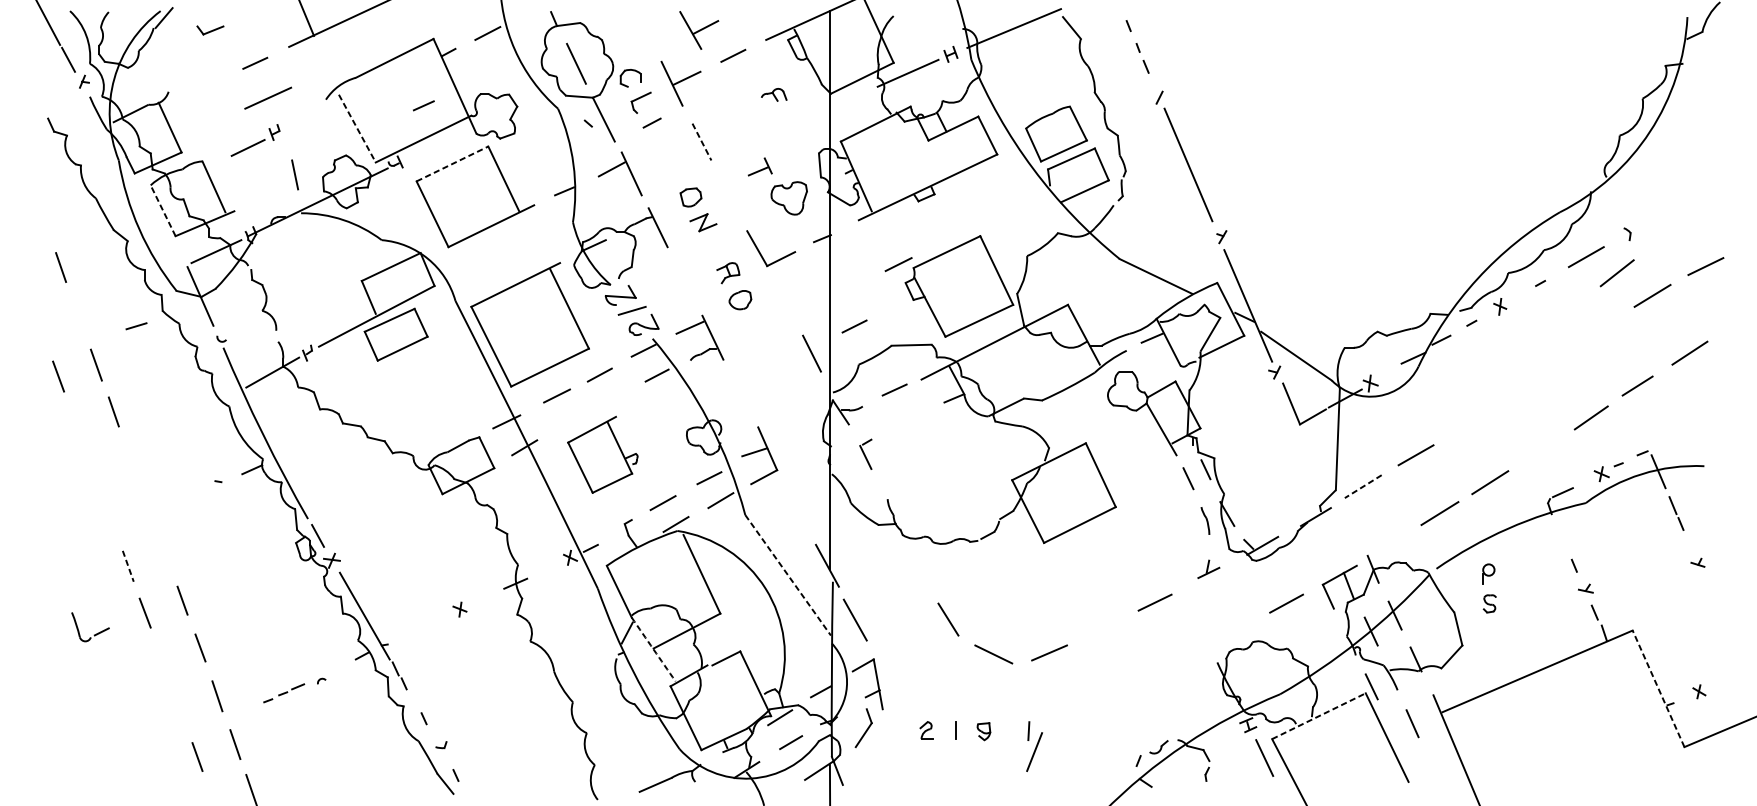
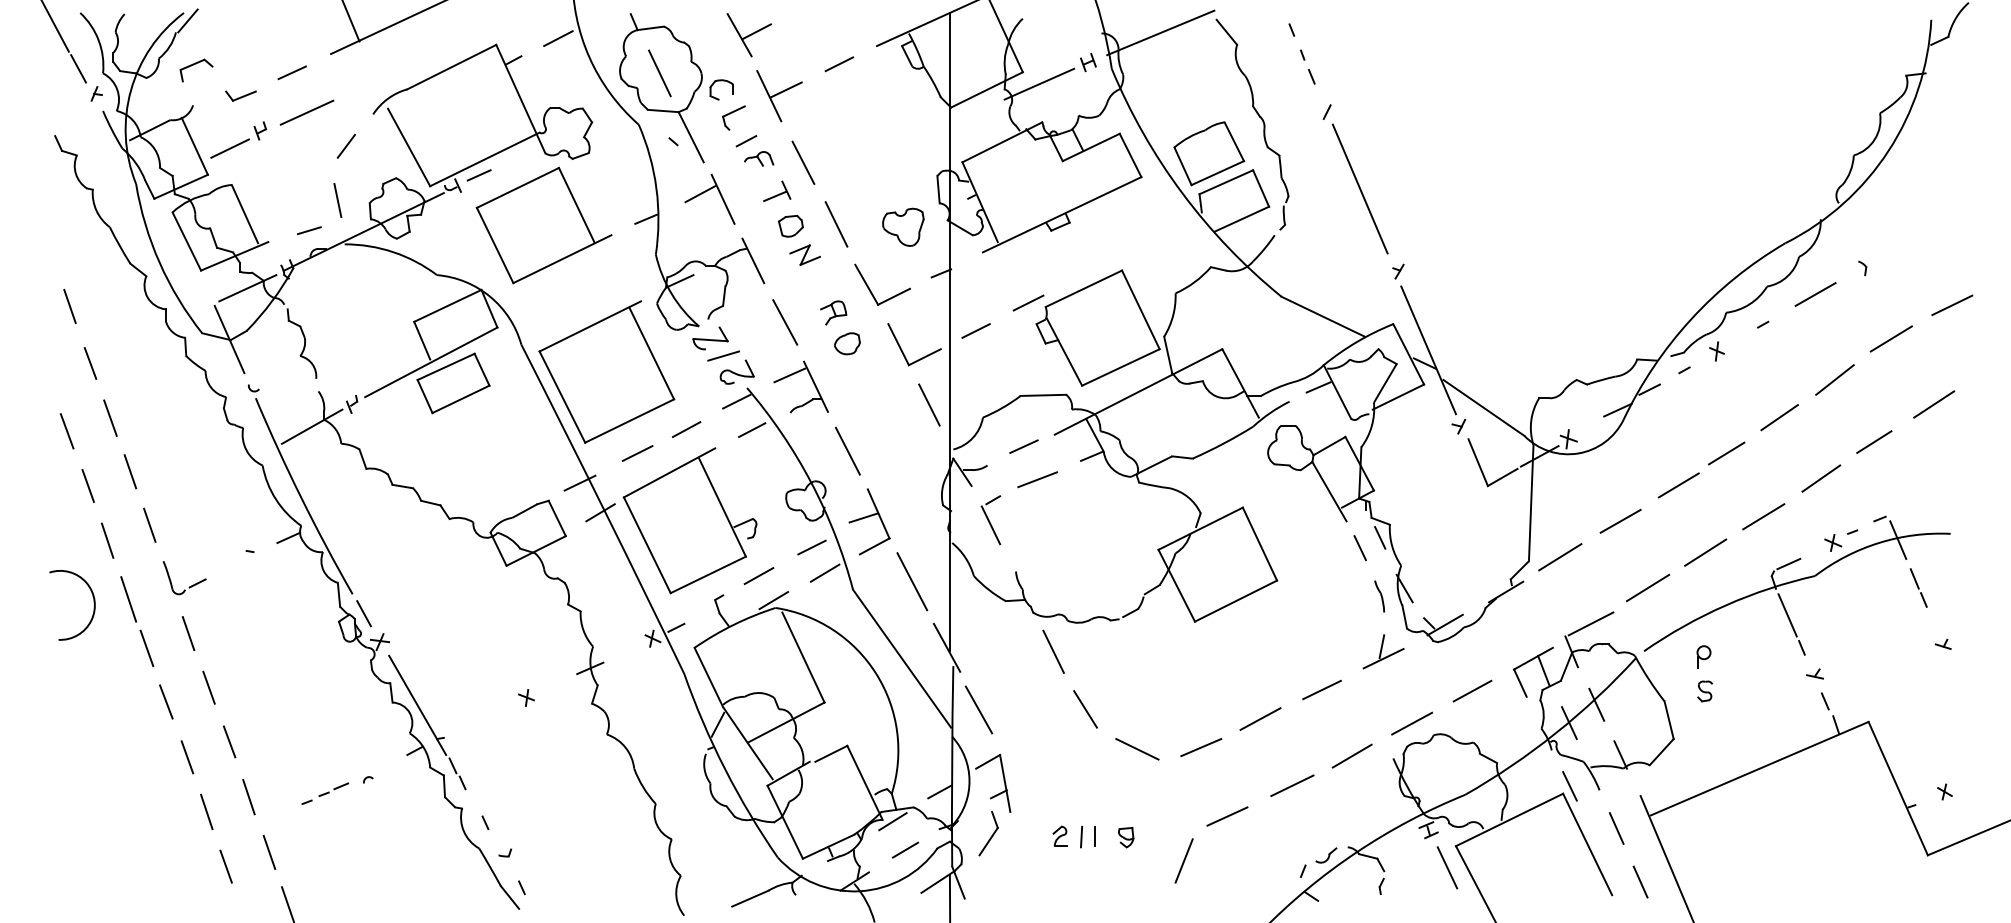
part: (210, 29) -> (240, 95), moved
part: (698, 30) -> (748, 35), moved
part: (171, 61) -> (196, 70), added
part: (774, 94) -> (759, 158), moved
line: (423, 105) -> (478, 175), moved
line: (301, 126) -> (345, 145), added
line: (357, 128) -> (409, 147), dashed -> solid
part: (255, 139) -> (238, 139), moved
line: (701, 141) -> (803, 162), dashed -> solid
line: (452, 163) -> (517, 187), dashed -> solid
part: (760, 166) -> (777, 190), moved
line: (730, 195) -> (836, 224), added
line: (162, 210) -> (186, 241), dashed -> solid
line: (1616, 272) -> (1834, 379), moved
line: (686, 281) -> (785, 322), added
part: (788, 305) -> (902, 349), added
line: (78, 317) -> (90, 363), added
line: (136, 326) -> (309, 230), moved
line: (854, 326) -> (975, 330), moved
line: (1554, 364) -> (1779, 417), added
line: (740, 393) -> (847, 450), added
line: (1508, 396) -> (1726, 453), added
line: (906, 418) -> (1037, 479), added
line: (76, 423) -> (87, 485), added
line: (1466, 423) -> (1678, 485), added
line: (1540, 451) -> (1763, 516), added
part: (602, 454) -> (689, 520), size x1.67
part: (865, 454) -> (990, 520), size x1.43
line: (130, 458) -> (149, 524), added
line: (93, 472) -> (107, 540), added
line: (1363, 486) -> (1560, 557), dashed -> solid
line: (797, 507) -> (912, 581), added
line: (112, 523) -> (128, 599), added
arc: (81, 529) -> (93, 606), added
line: (1561, 537) -> (1787, 615), added
line: (1389, 544) -> (1590, 623), added
line: (164, 553) -> (188, 633), added
line: (127, 566) -> (146, 648), dashed -> solid
line: (920, 569) -> (1053, 651), added
part: (1208, 569) -> (1383, 651), size x1.67
line: (788, 575) -> (902, 658), dashed -> solid
line: (1101, 627) -> (1260, 718), added
line: (1233, 631) -> (1411, 723), added
part: (94, 634) -> (189, 586), moved
arc: (653, 649) -> (748, 743), dashed -> solid
line: (1180, 659) -> (1351, 755), added
line: (163, 661) -> (187, 757), added
line: (1129, 686) -> (1292, 785), added
line: (1658, 688) -> (1898, 788), dashed -> solid
line: (180, 708) -> (206, 811), added
line: (1072, 713) -> (1227, 816), added
line: (1318, 715) -> (1509, 819), dashed -> solid
line: (1028, 730) -> (1081, 836), moved
line: (1433, 769) -> (1640, 881), added

